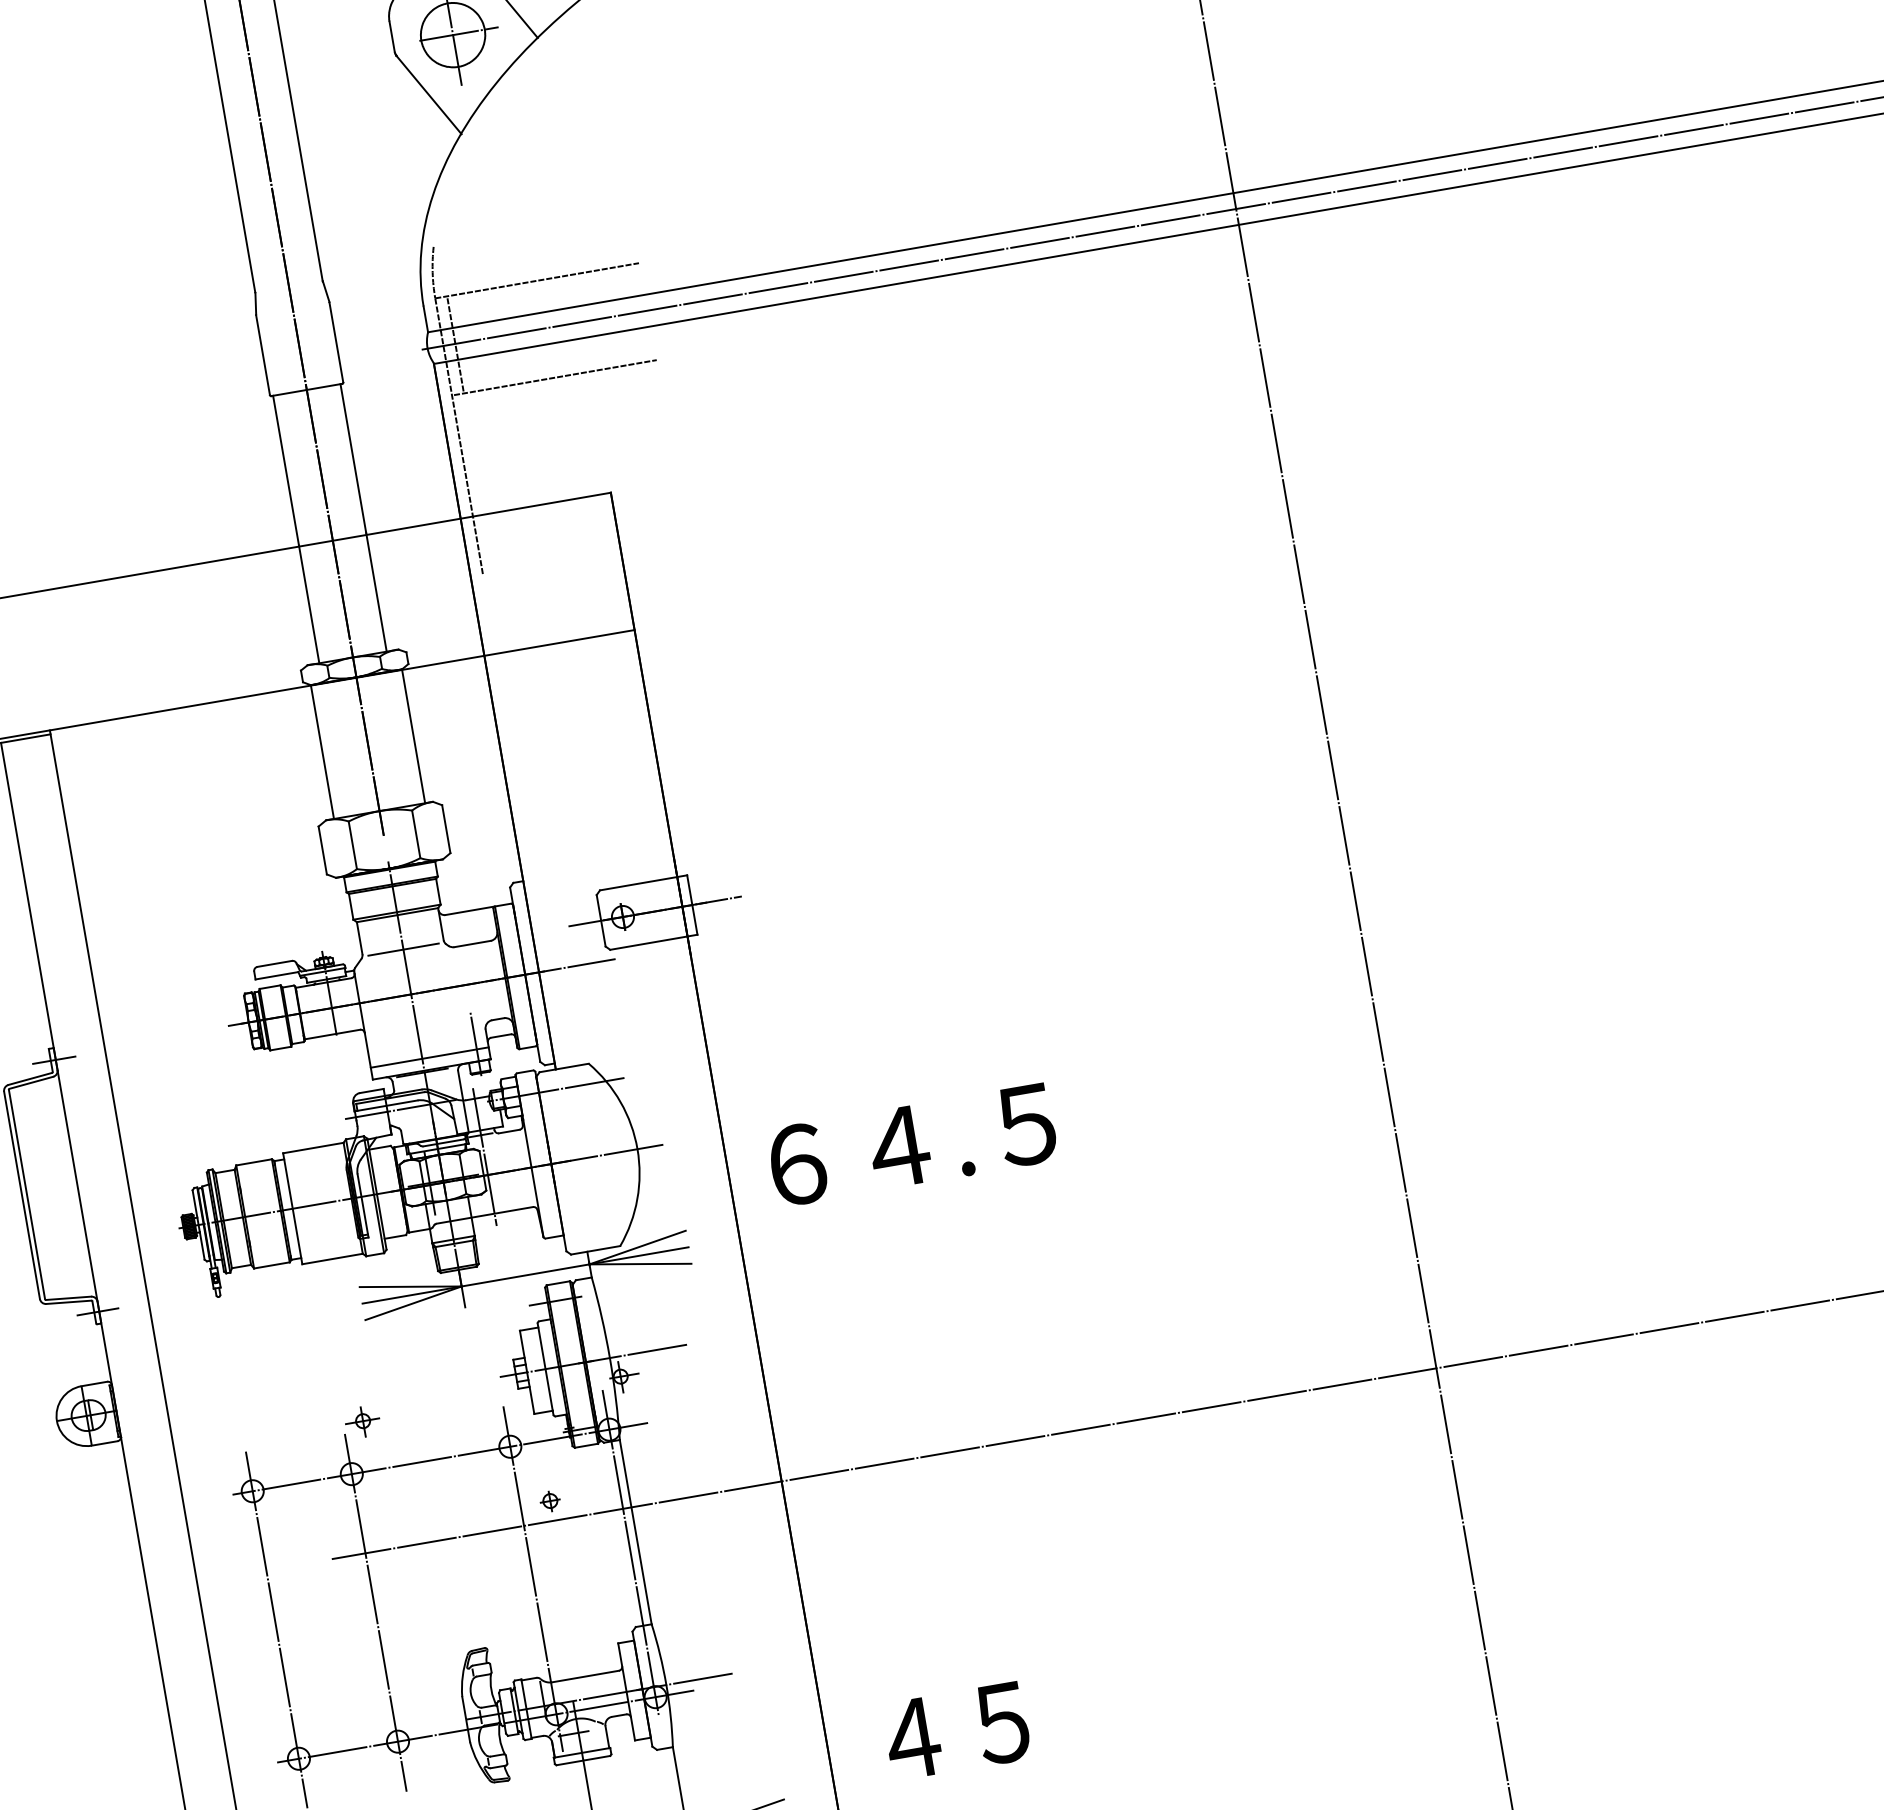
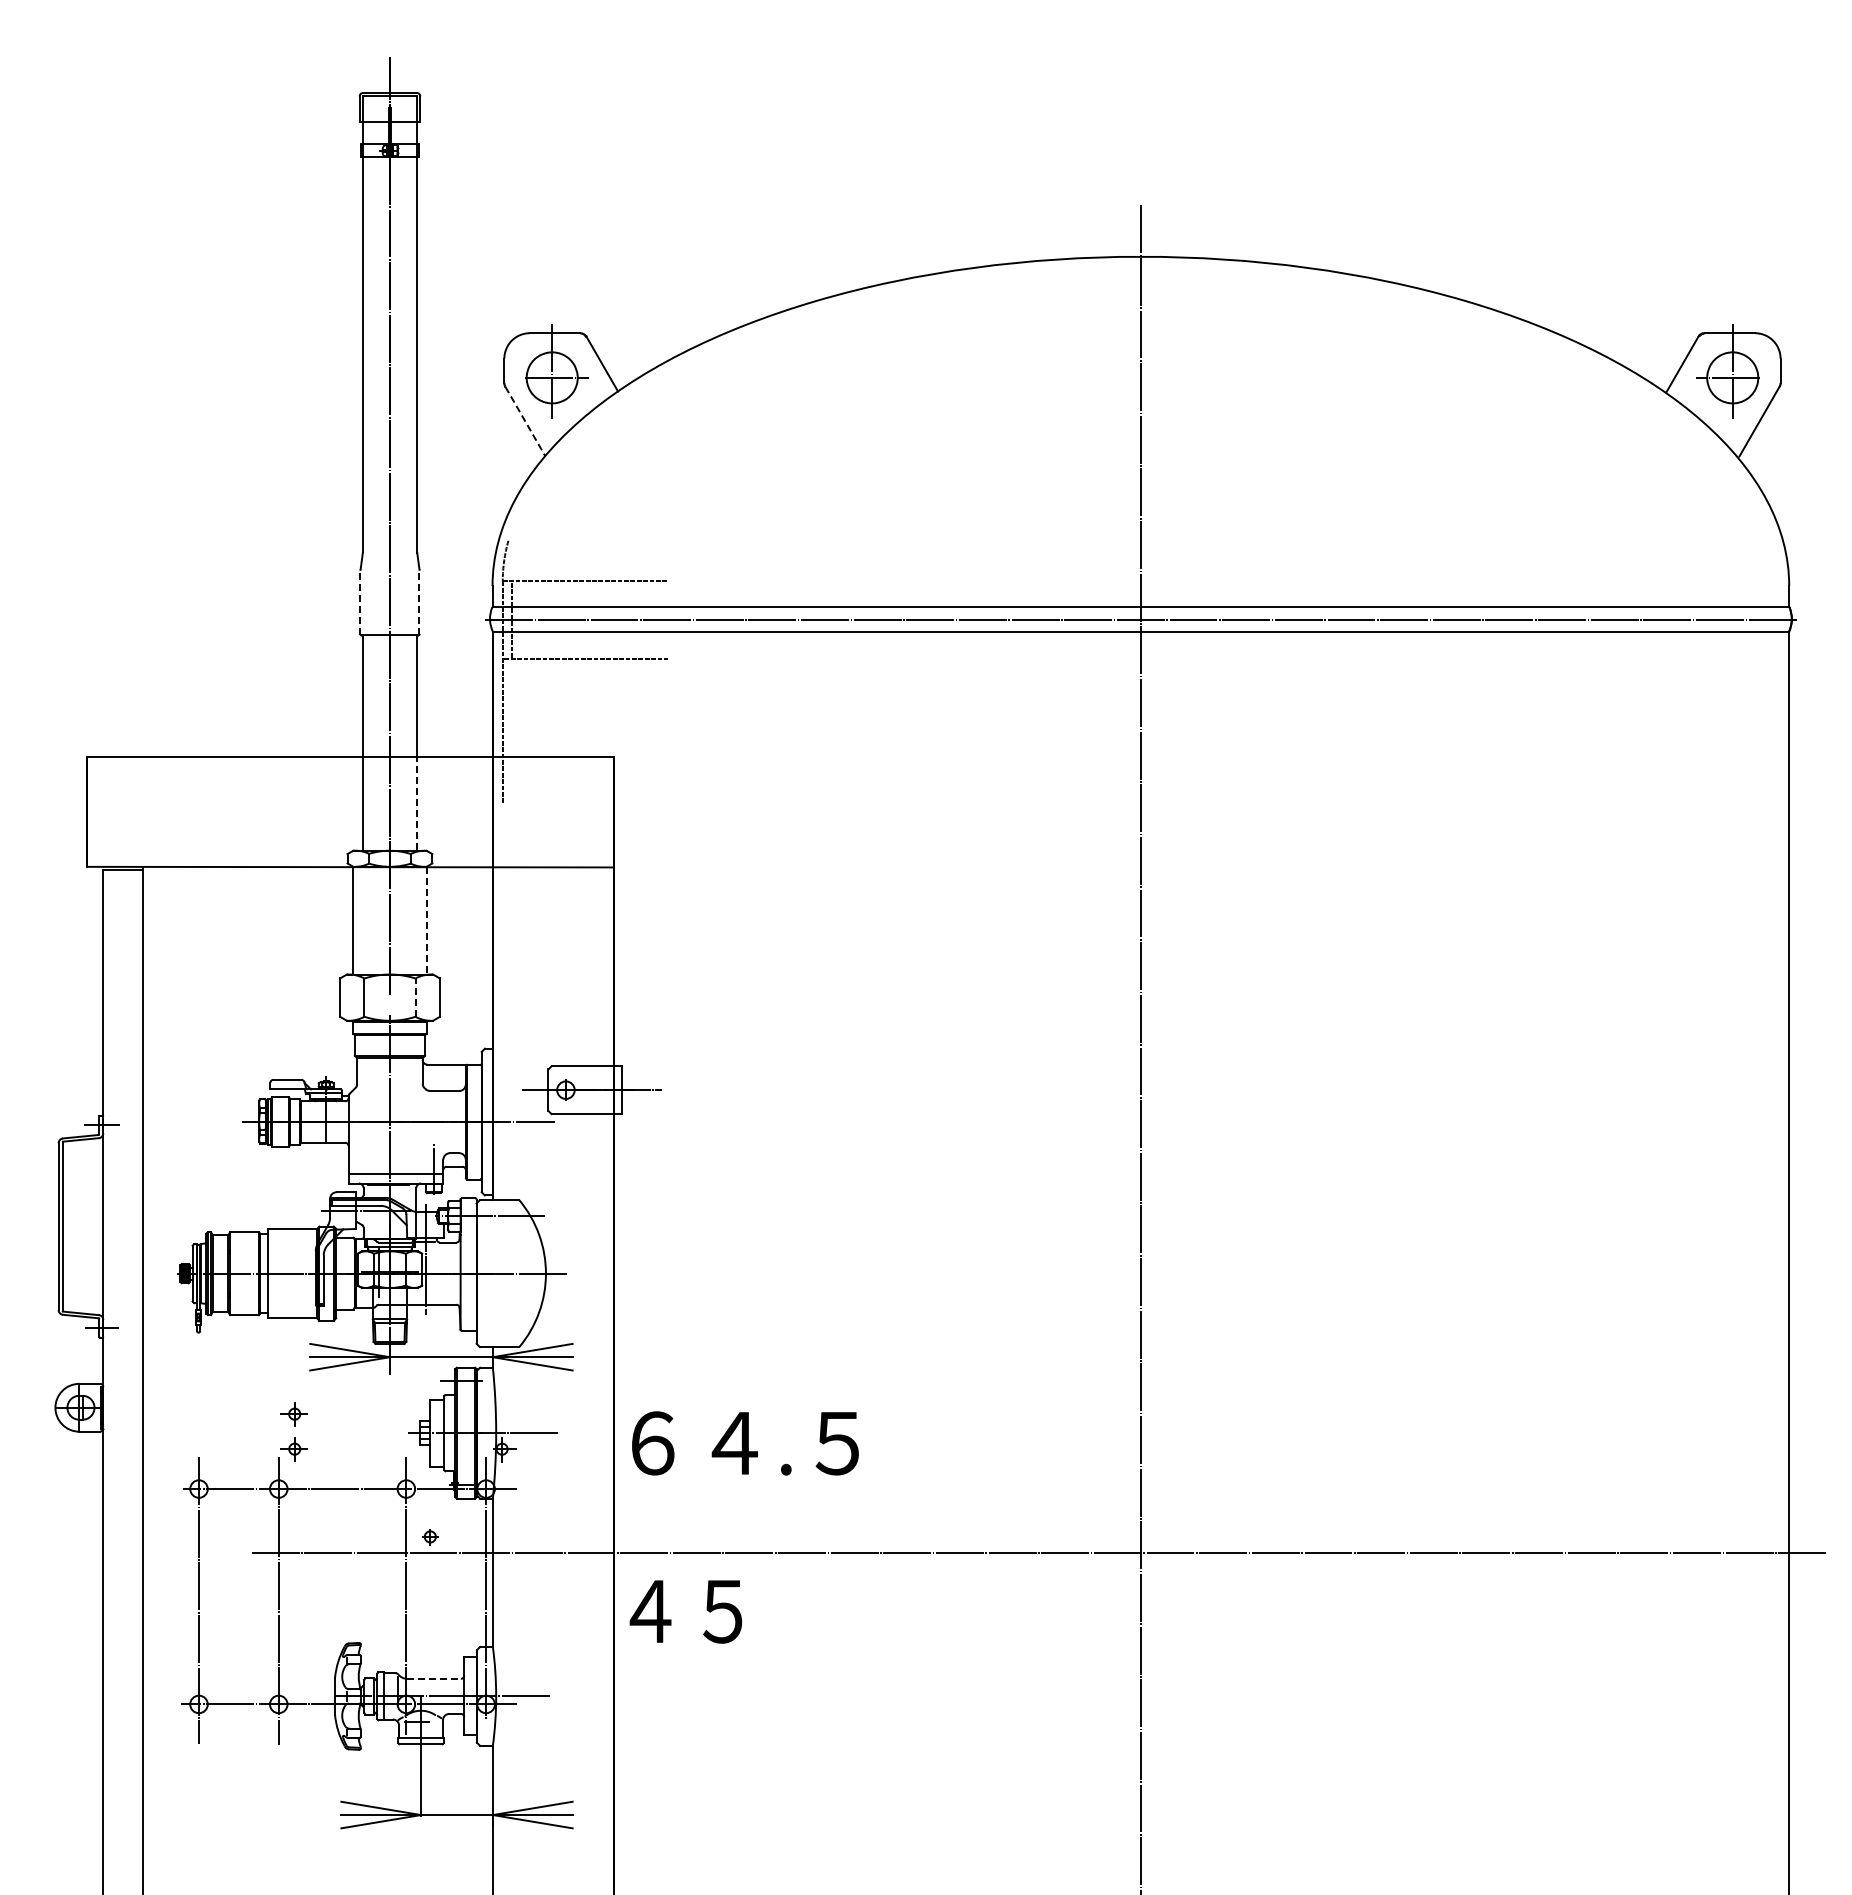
line: (429, 96) -> (525, 422), solid -> dashed
line: (336, 342) -> (419, 602), solid -> dashed
line: (263, 355) -> (360, 602), solid -> dashed
line: (377, 592) -> (417, 803), solid -> dashed
line: (413, 736) -> (426, 920), solid -> dashed
line: (416, 834) -> (415, 997), solid -> dashed
line: (402, 950) -> (389, 1086), removed
text: (912, 1145) -> (745, 1443), moved
part: (354, 1378) -> (293, 1414), added
line: (585, 1676) -> (434, 1678), solid -> dashed
text: (956, 1731) -> (685, 1611), moved

